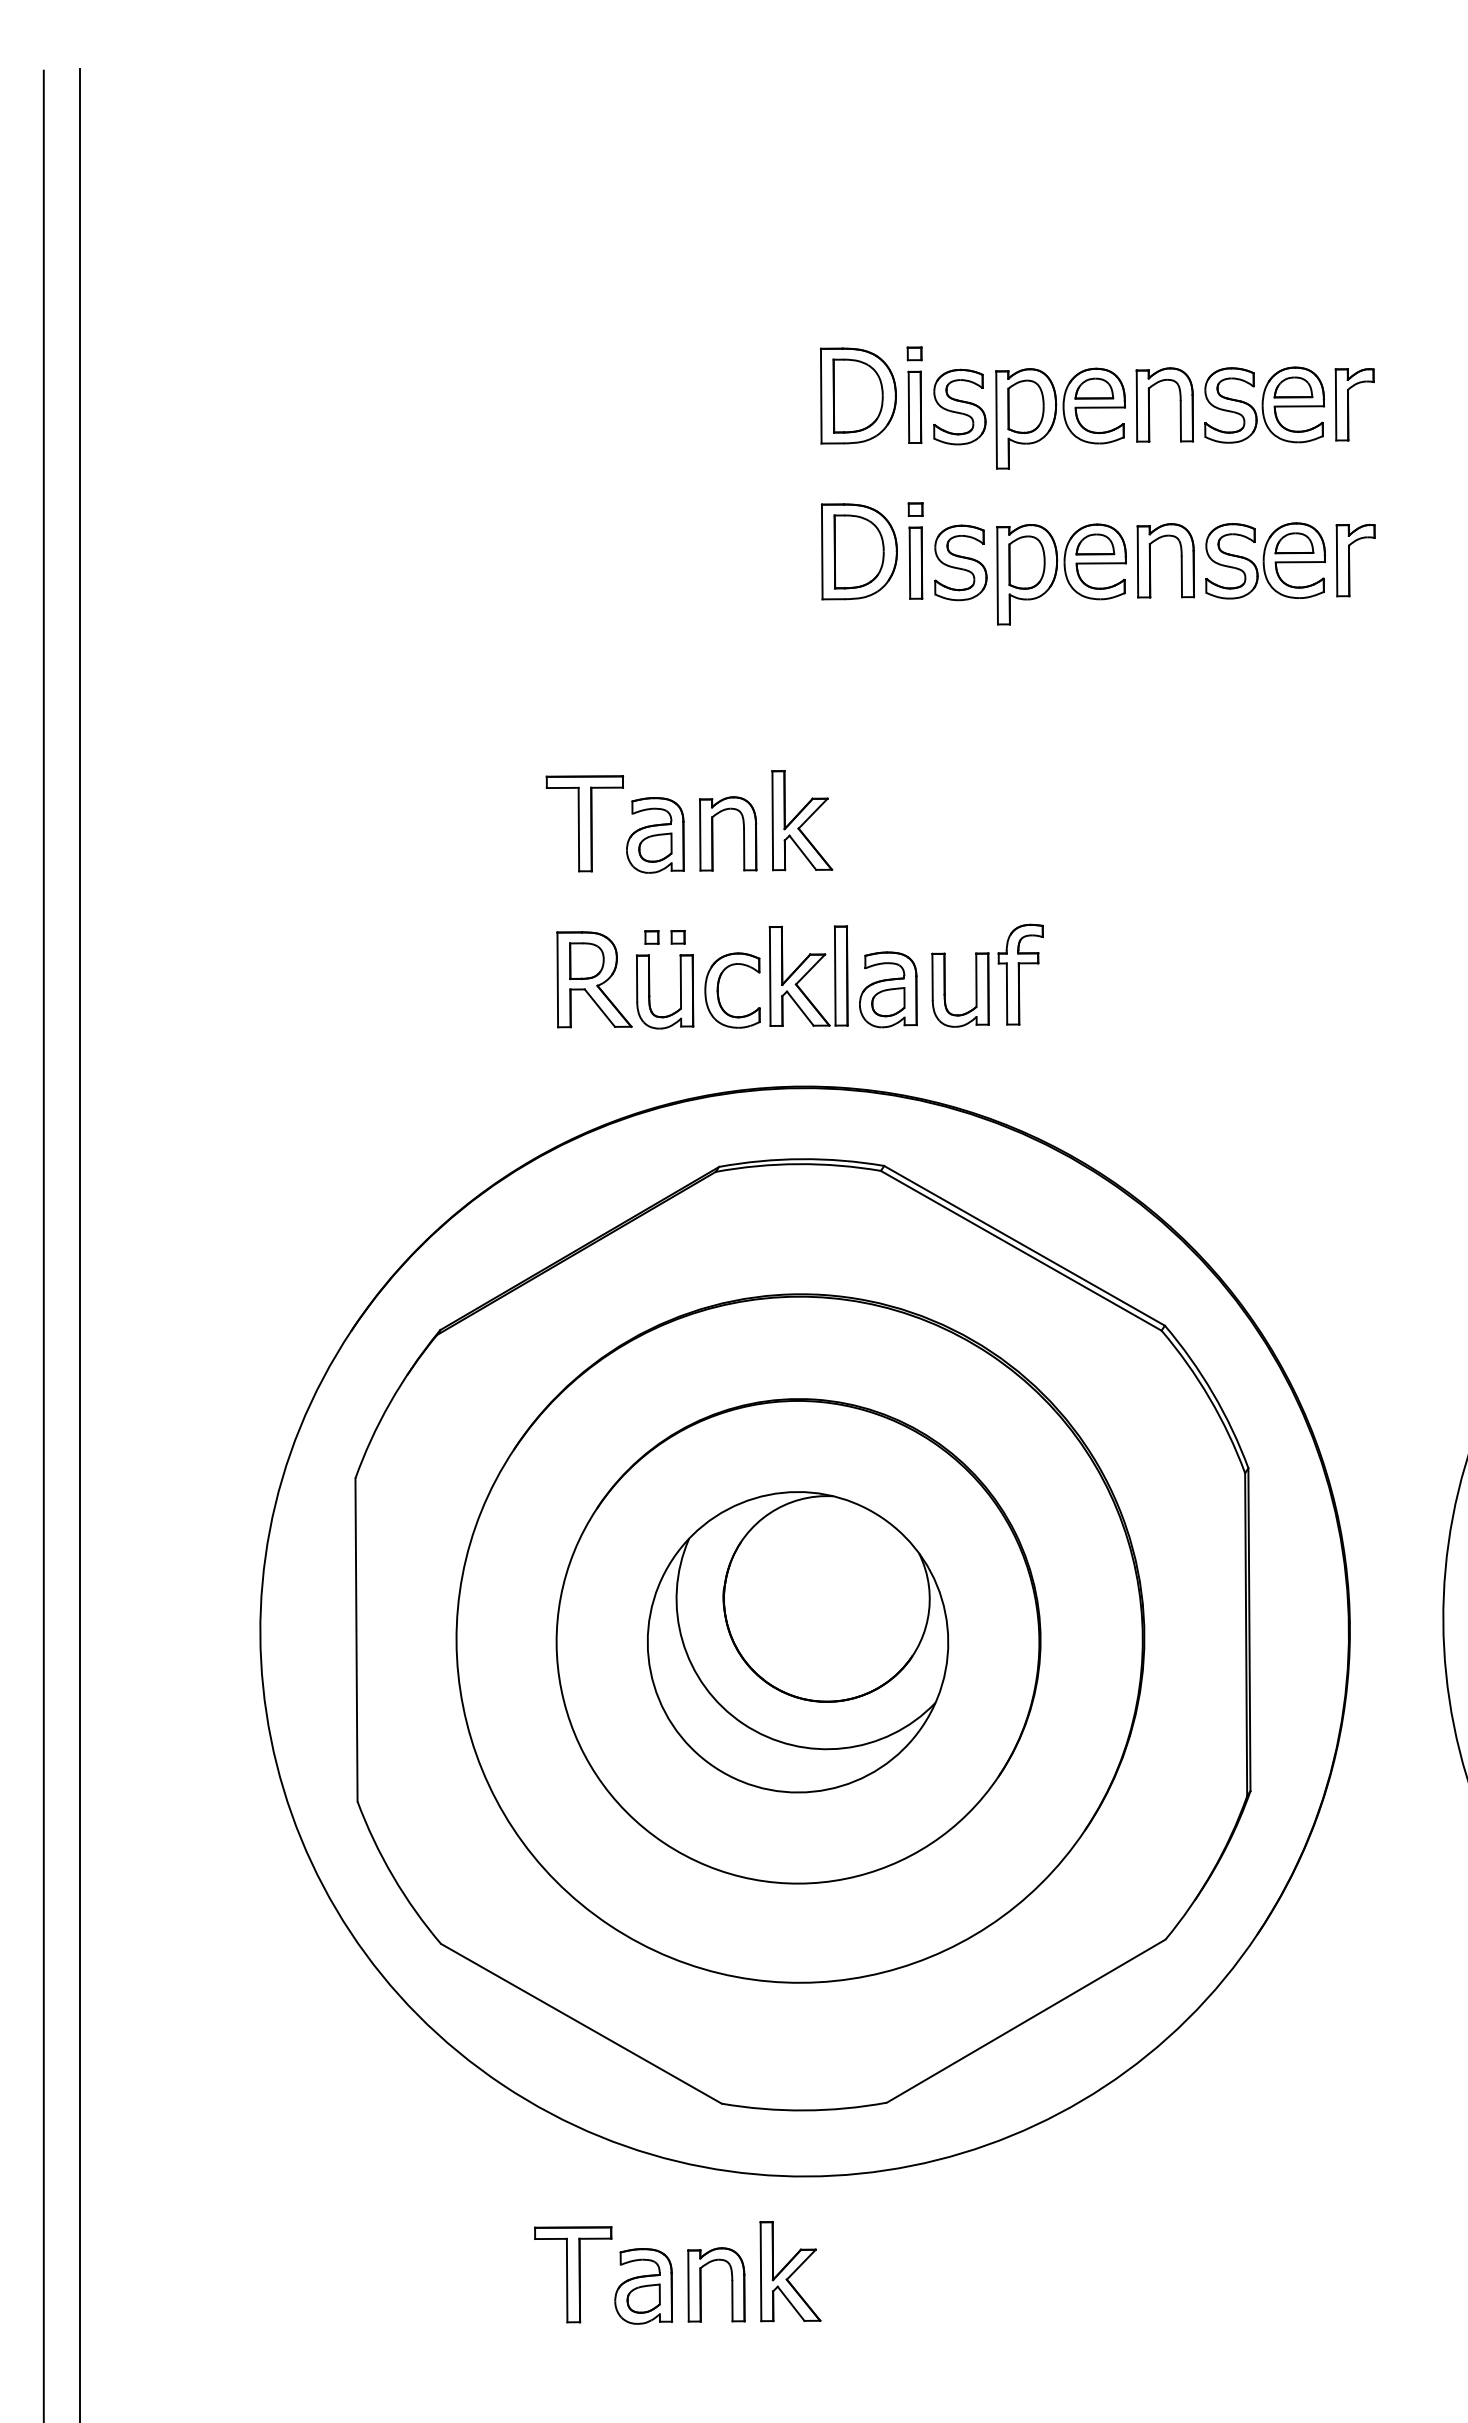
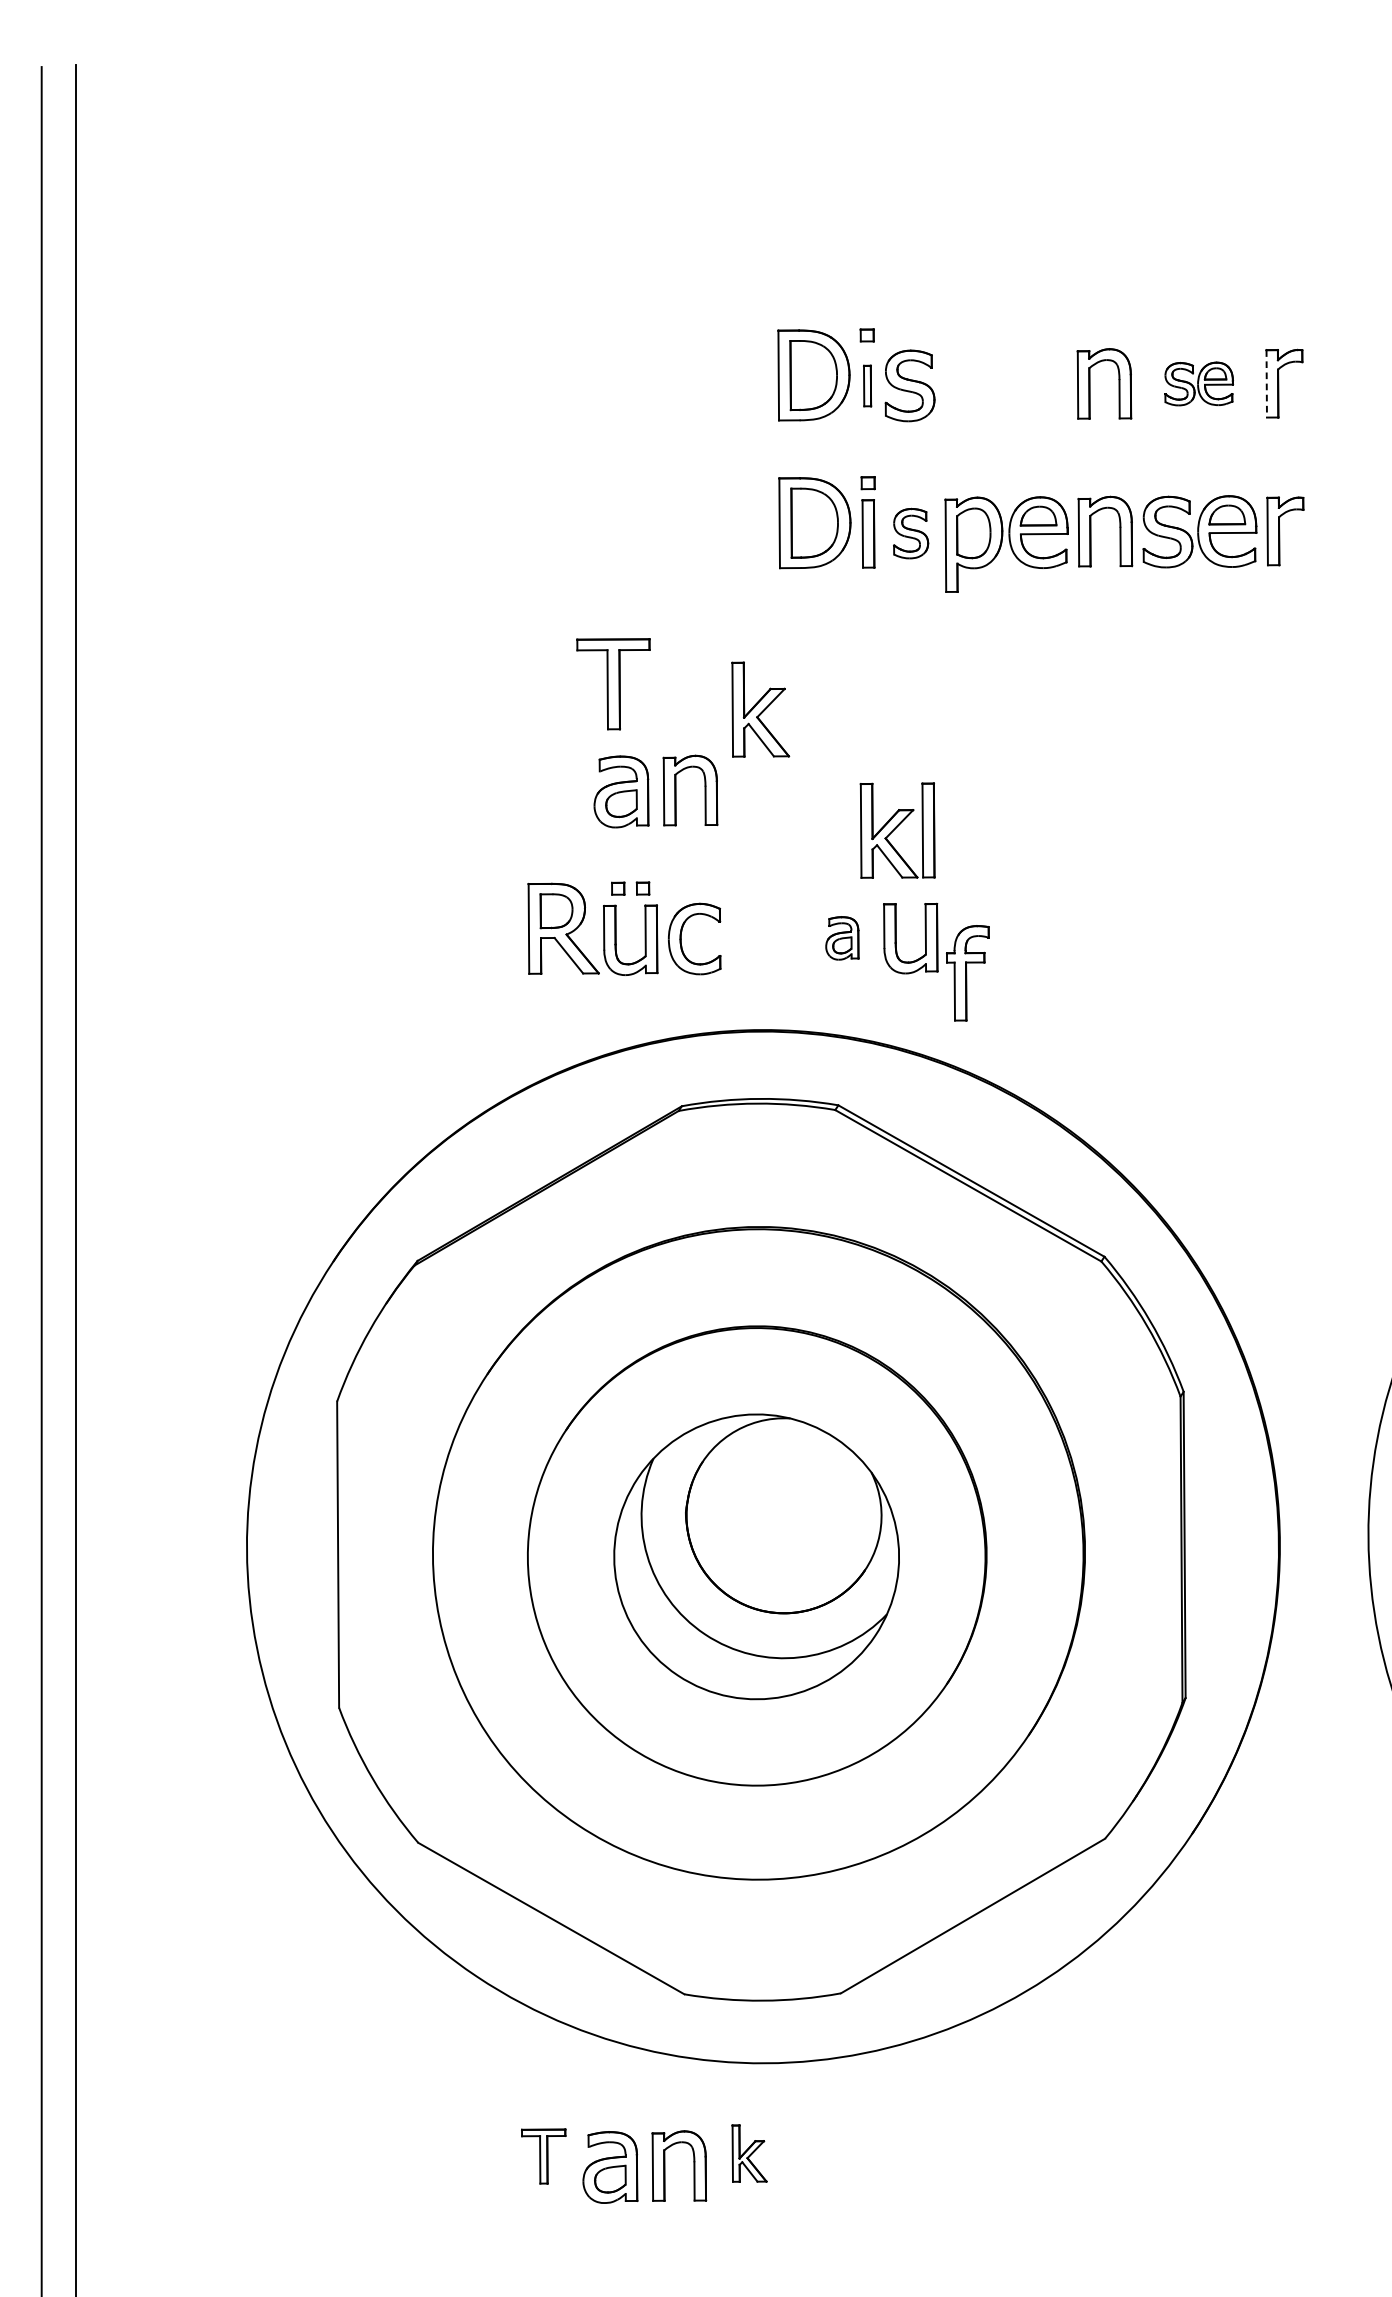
part: (1264, 404) -> (1198, 383), size x0.6
line: (1336, 405) -> (1267, 384), solid -> dashed
part: (914, 406) -> (867, 385), size x0.6
part: (1060, 418) -> (1005, 396), removed
part: (960, 562) -> (910, 533), size x0.7
part: (802, 820) -> (760, 709), moved
part: (584, 823) -> (613, 683), moved
part: (1020, 974) -> (967, 973), moved
part: (808, 975) -> (897, 829), moved
part: (888, 989) -> (842, 938), size x0.6
part: (790, 2271) -> (749, 2153), size x0.6
part: (573, 2274) -> (543, 2156), size x0.6

